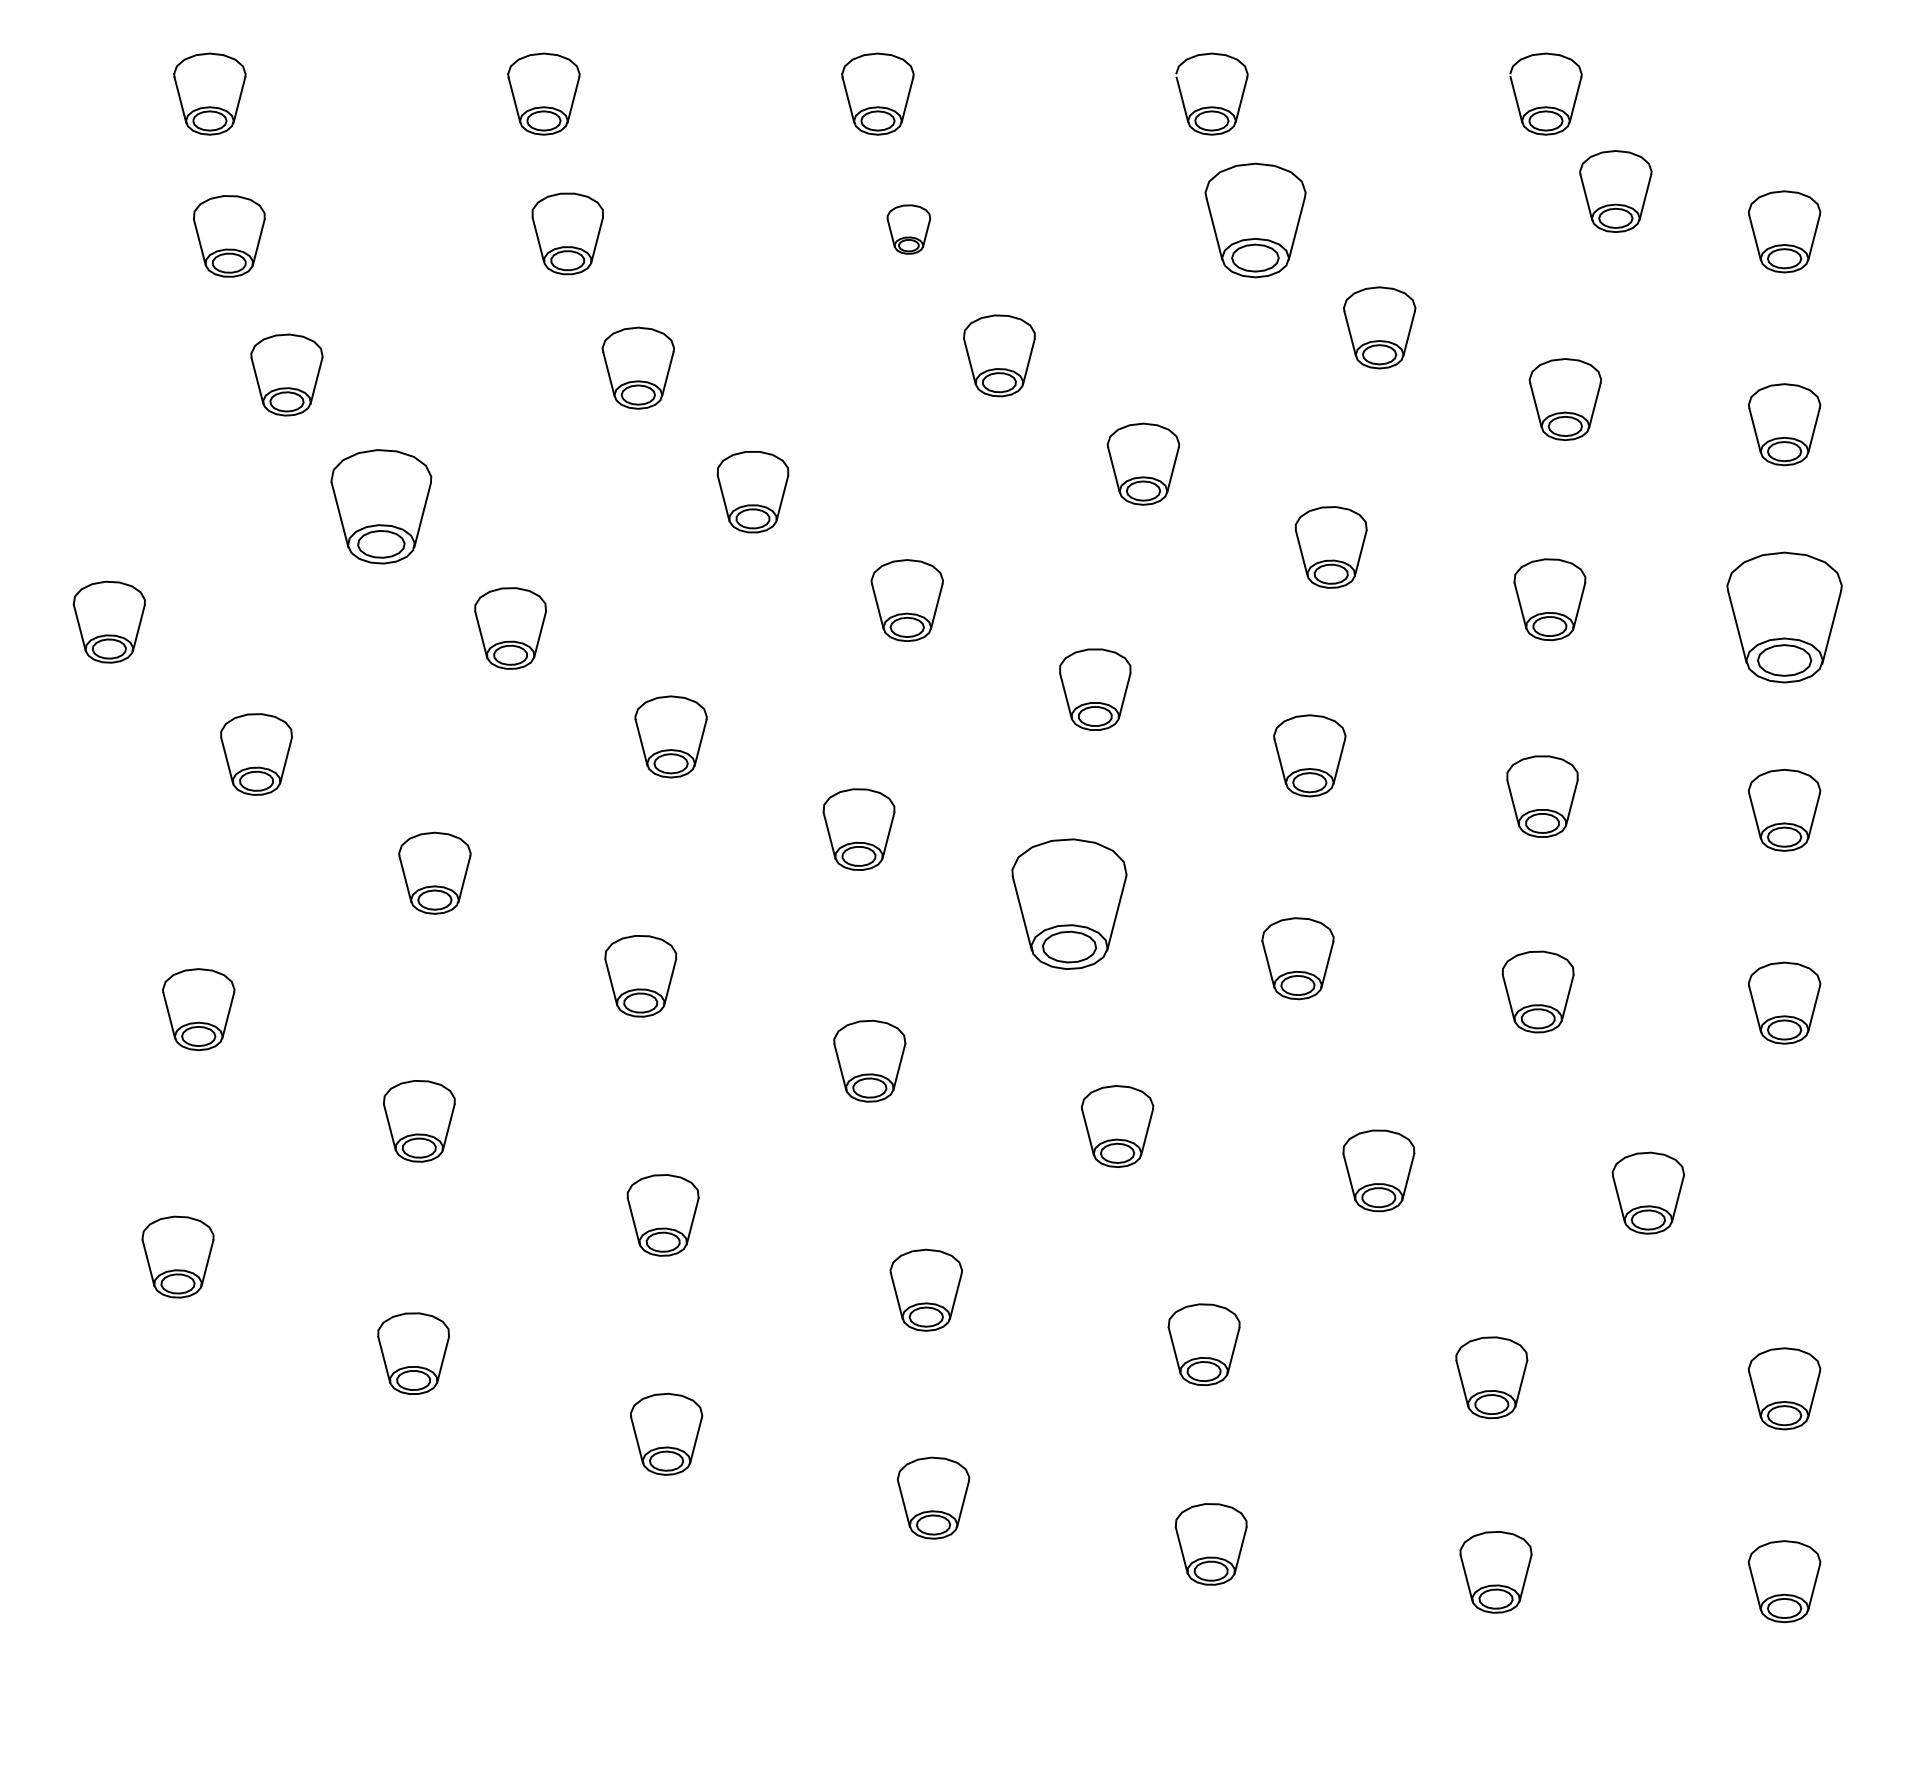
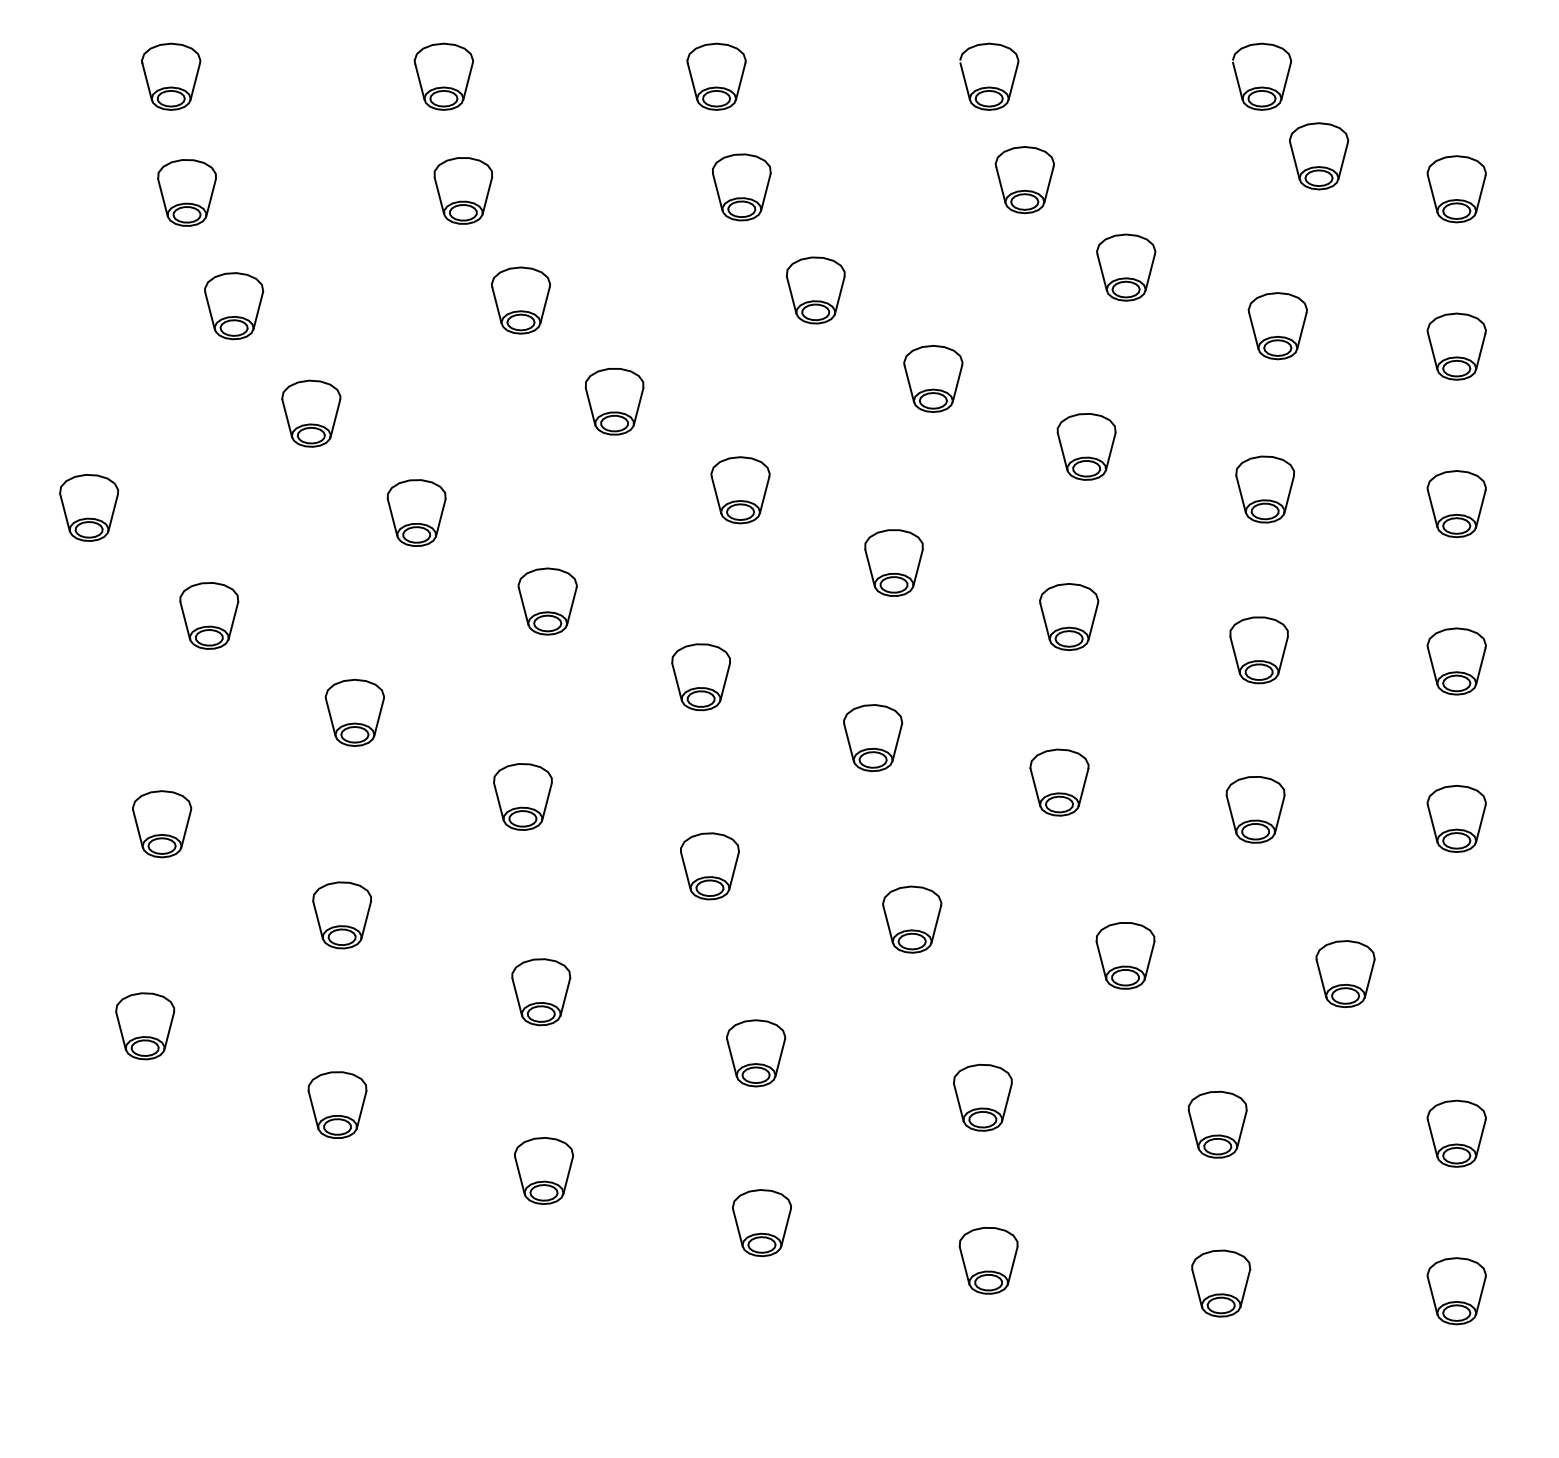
part: (1255, 220) -> (1024, 179), size x0.71
part: (908, 229) -> (741, 187), size x1.67
part: (381, 506) -> (311, 413), size x0.71
part: (1784, 617) -> (1456, 504), size x0.62
part: (1069, 903) -> (872, 737), size x0.62

